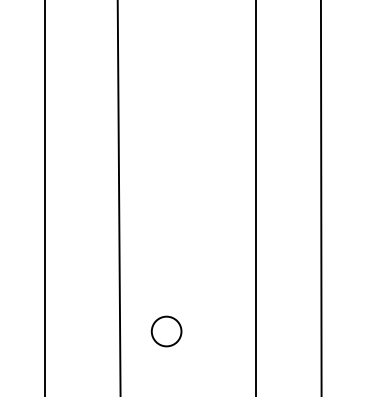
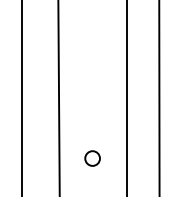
circle: (166, 331) -> (92, 158), moved

